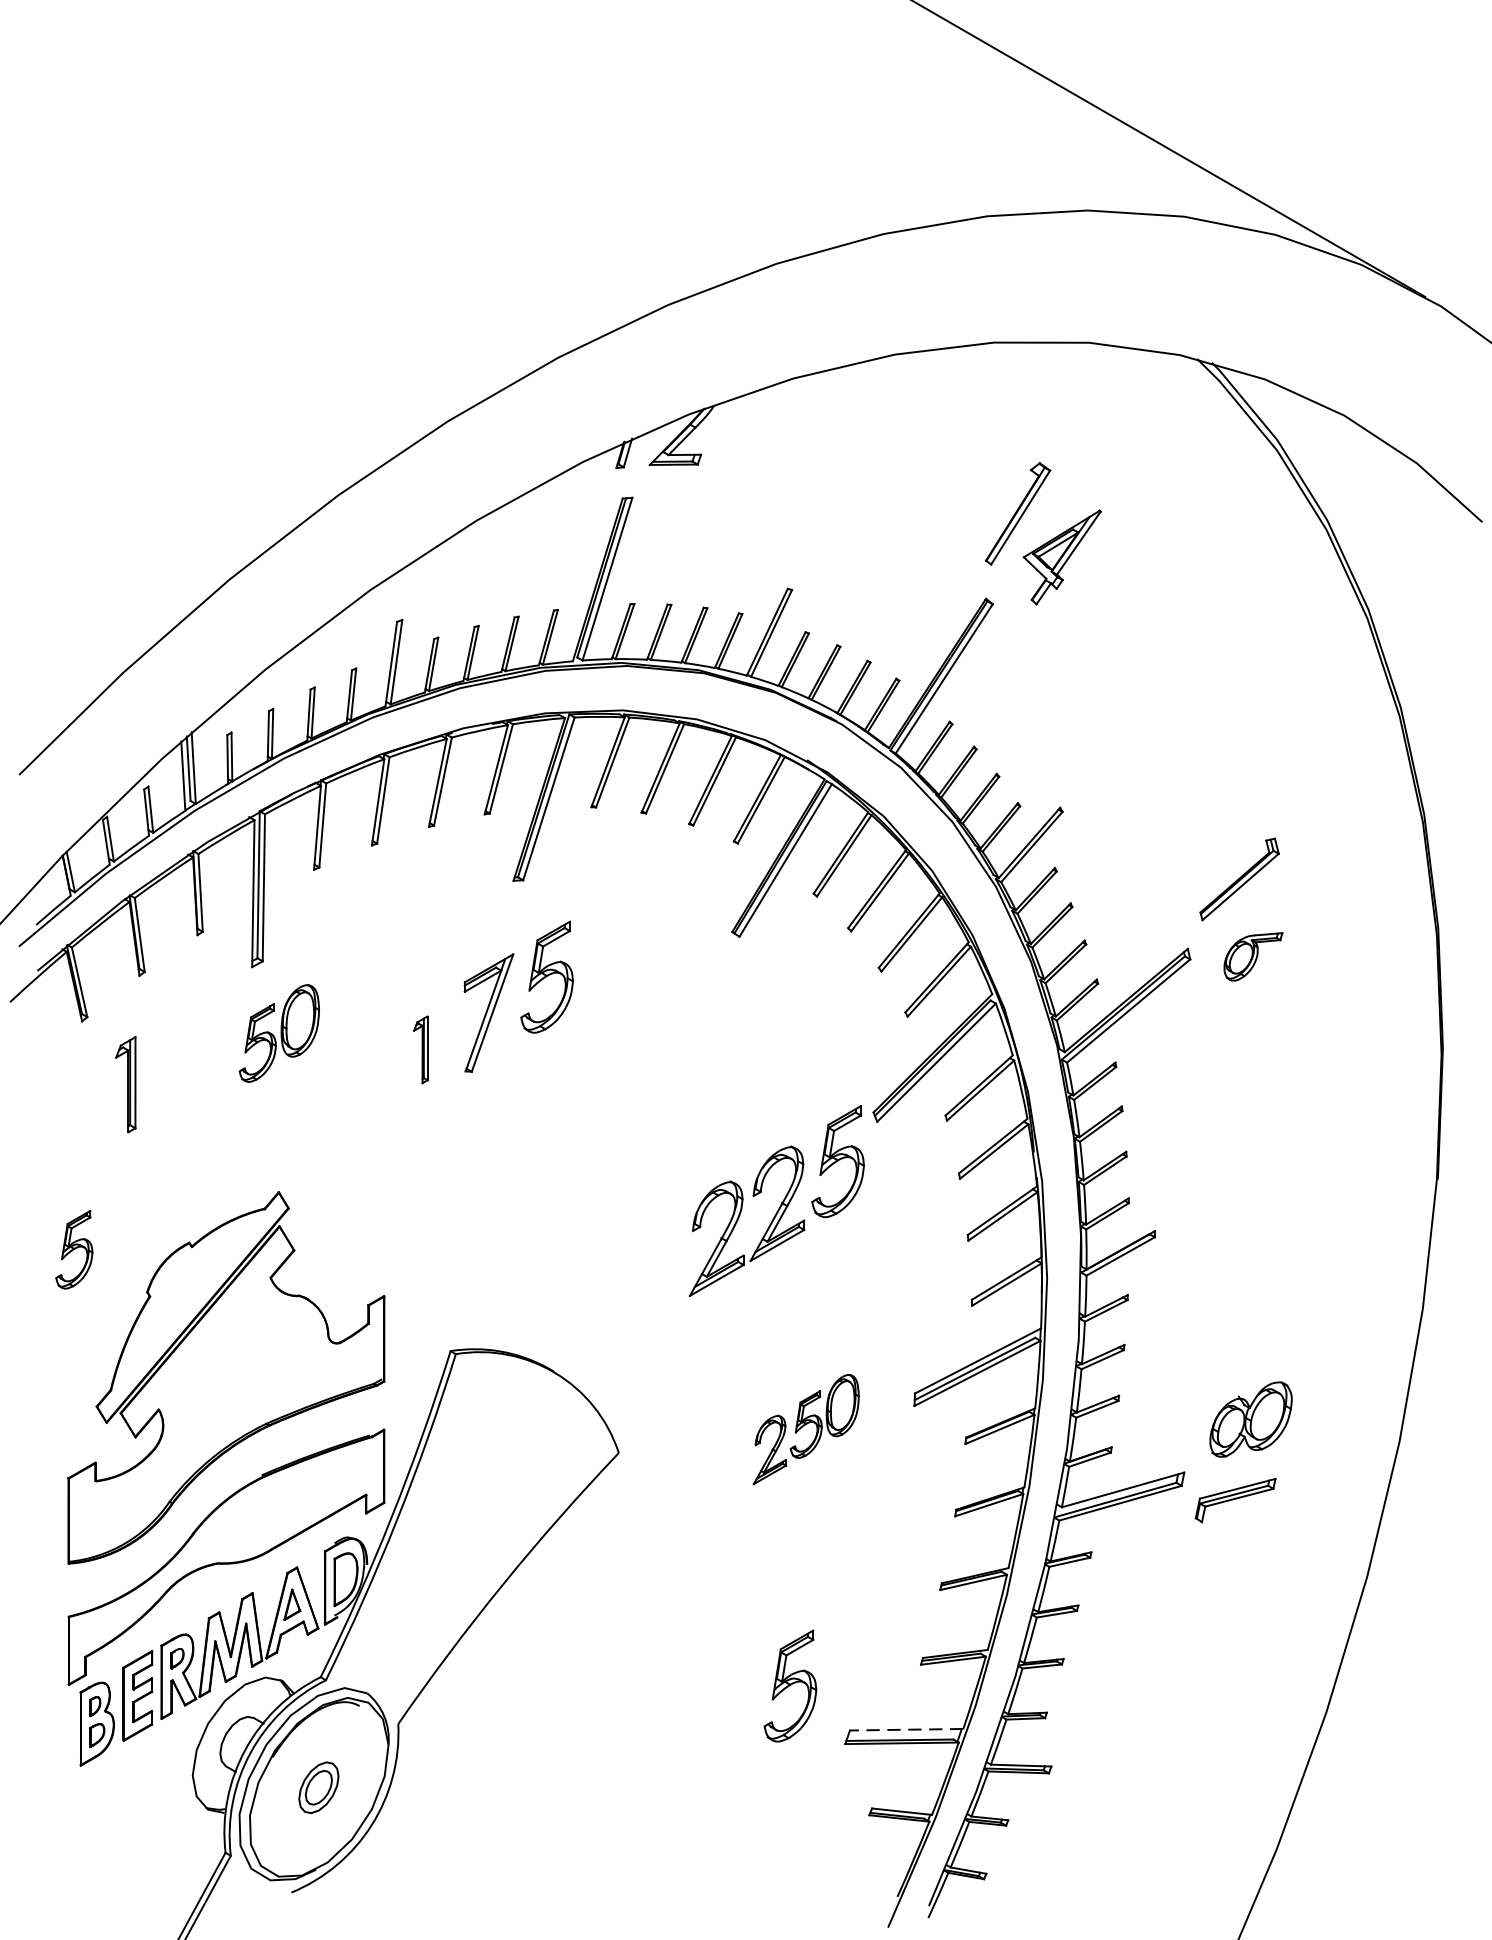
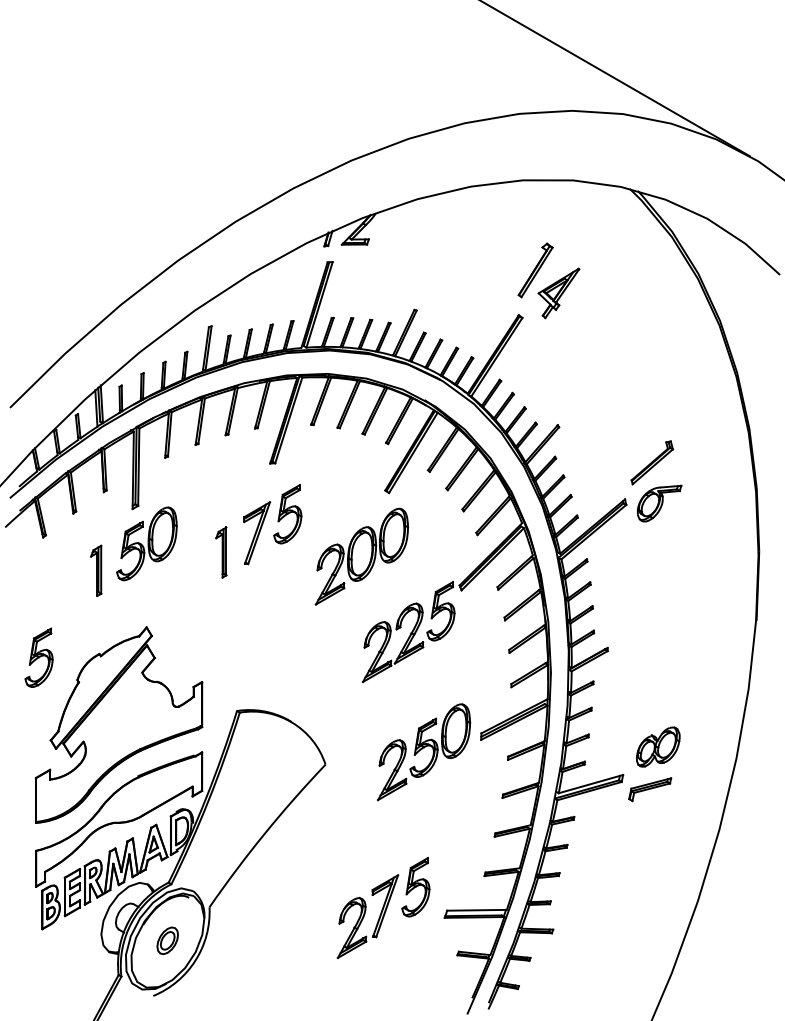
part: (1253, 956) -> (659, 503), size x1.43
part: (278, 1032) -> (146, 543), size x1.43
part: (421, 1049) -> (221, 552), size x1.43
part: (687, 1057) -> (361, 556), added
part: (126, 1084) -> (96, 570), moved
part: (73, 1249) -> (38, 657), size x1.43
part: (806, 1429) -> (424, 752), size x1.67
line: (907, 1730) -> (477, 910), dashed -> solid
part: (698, 1741) -> (367, 916), added

